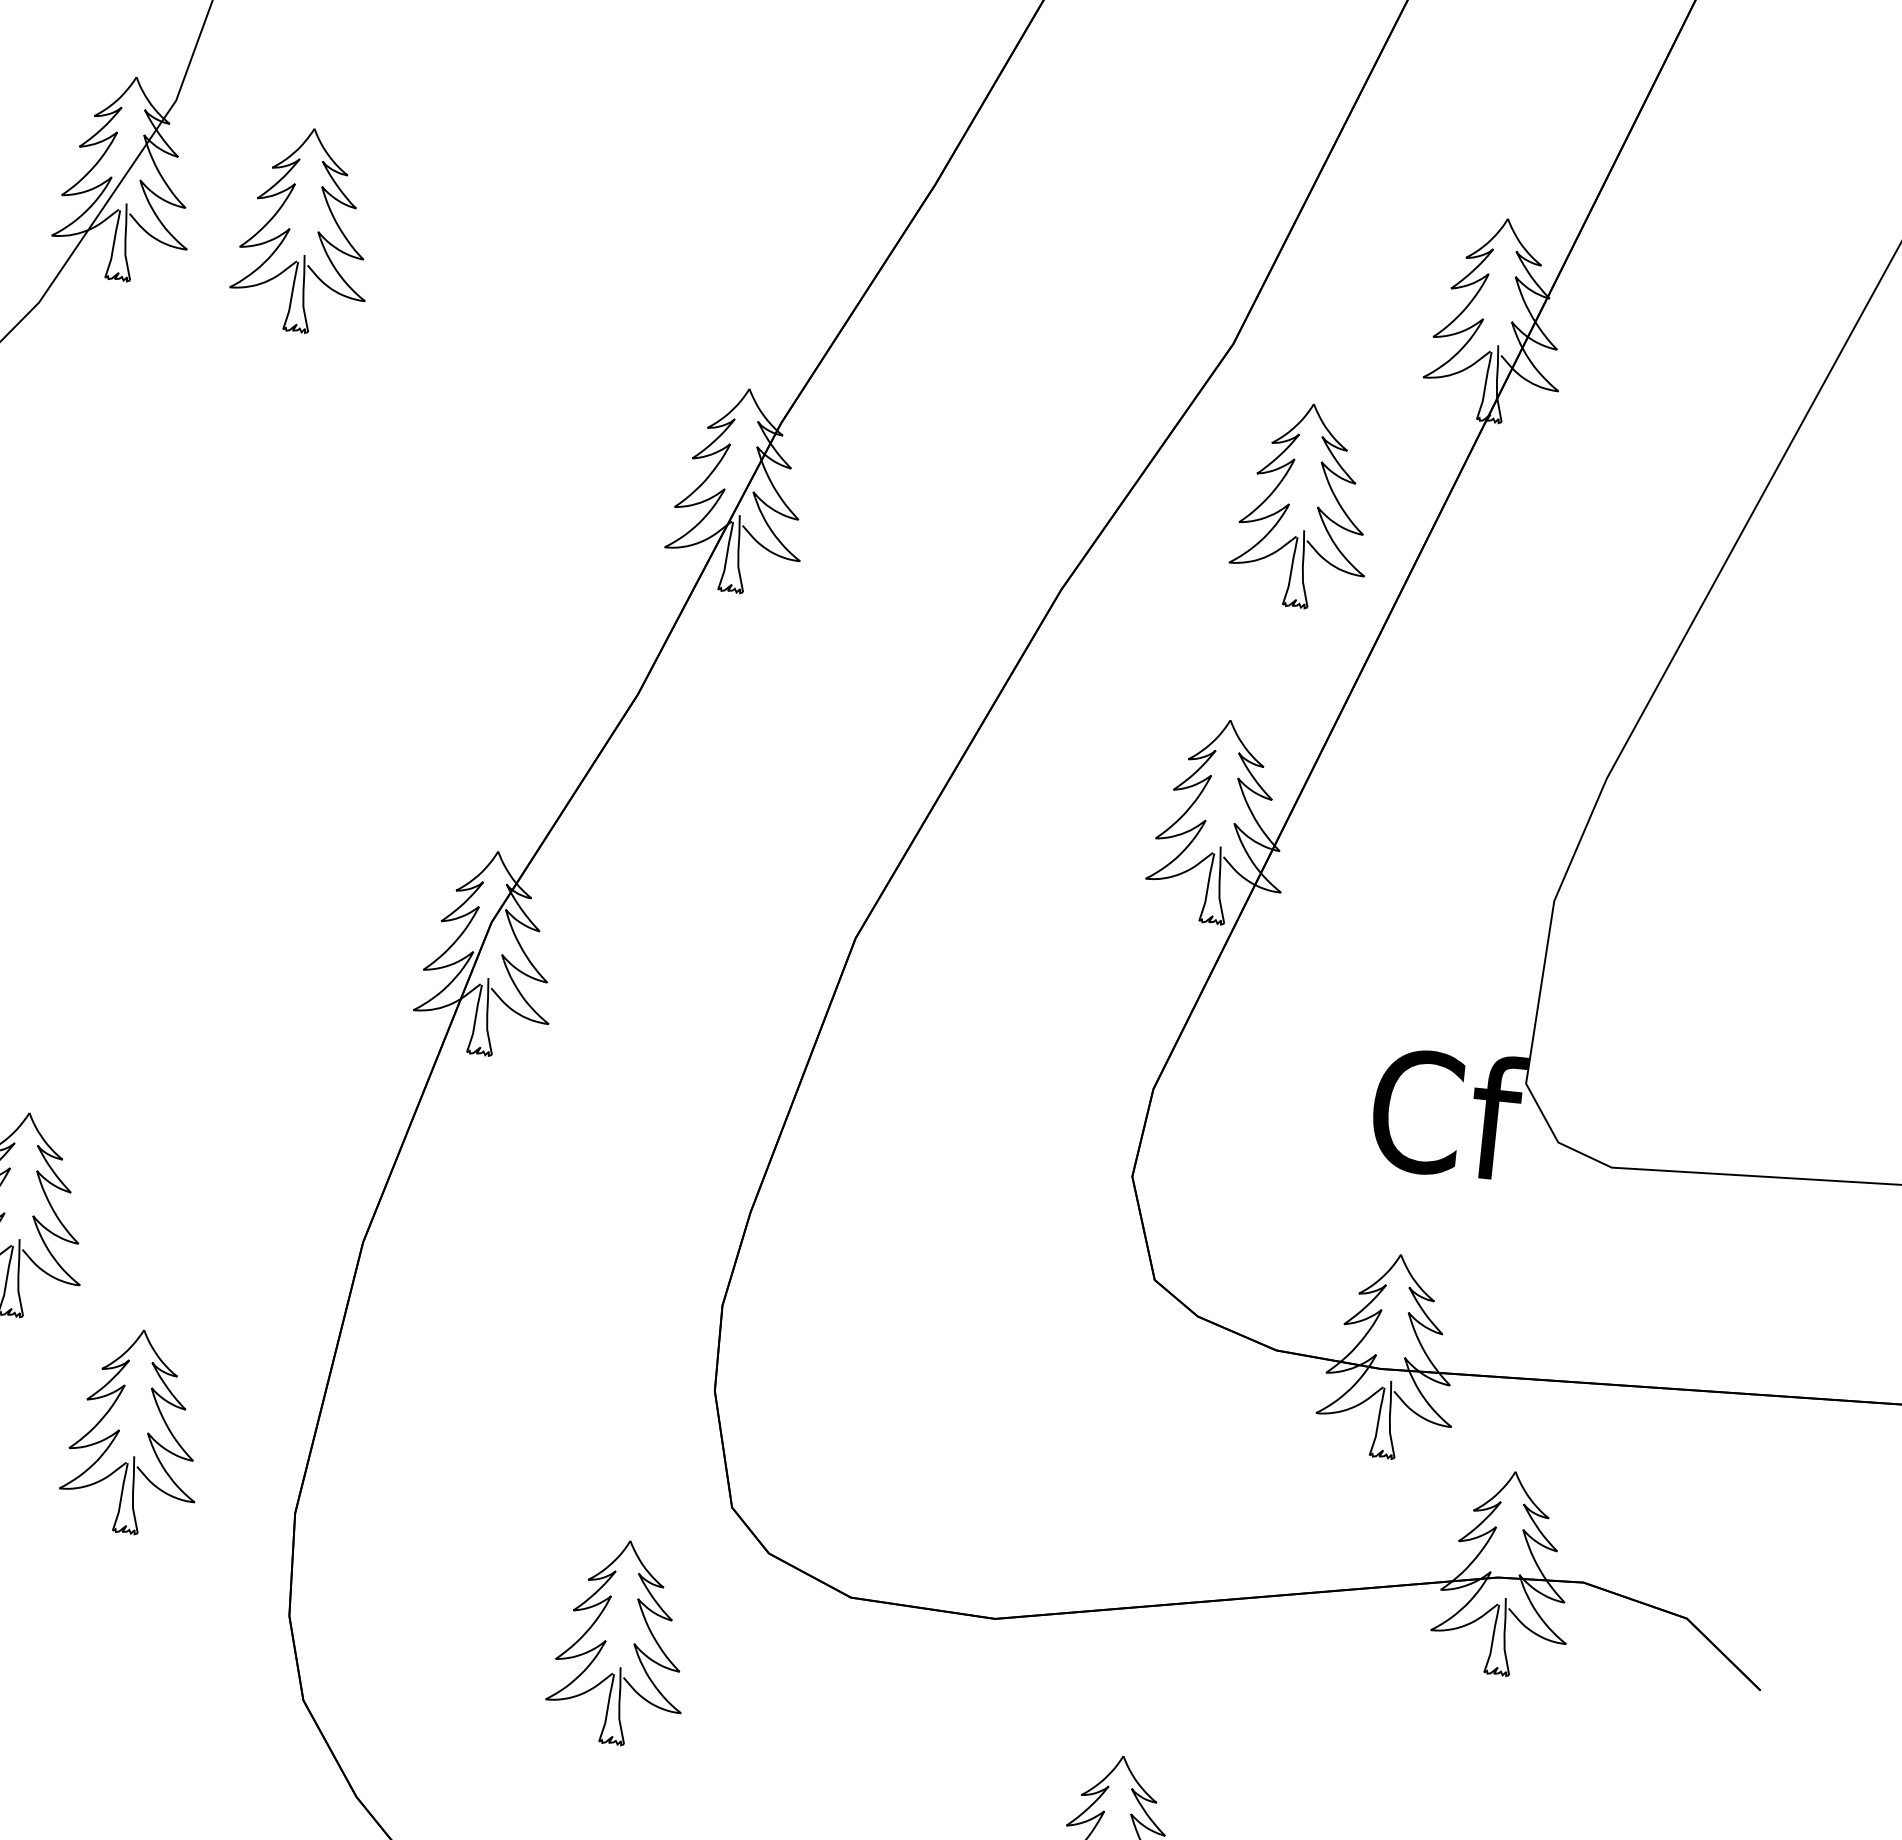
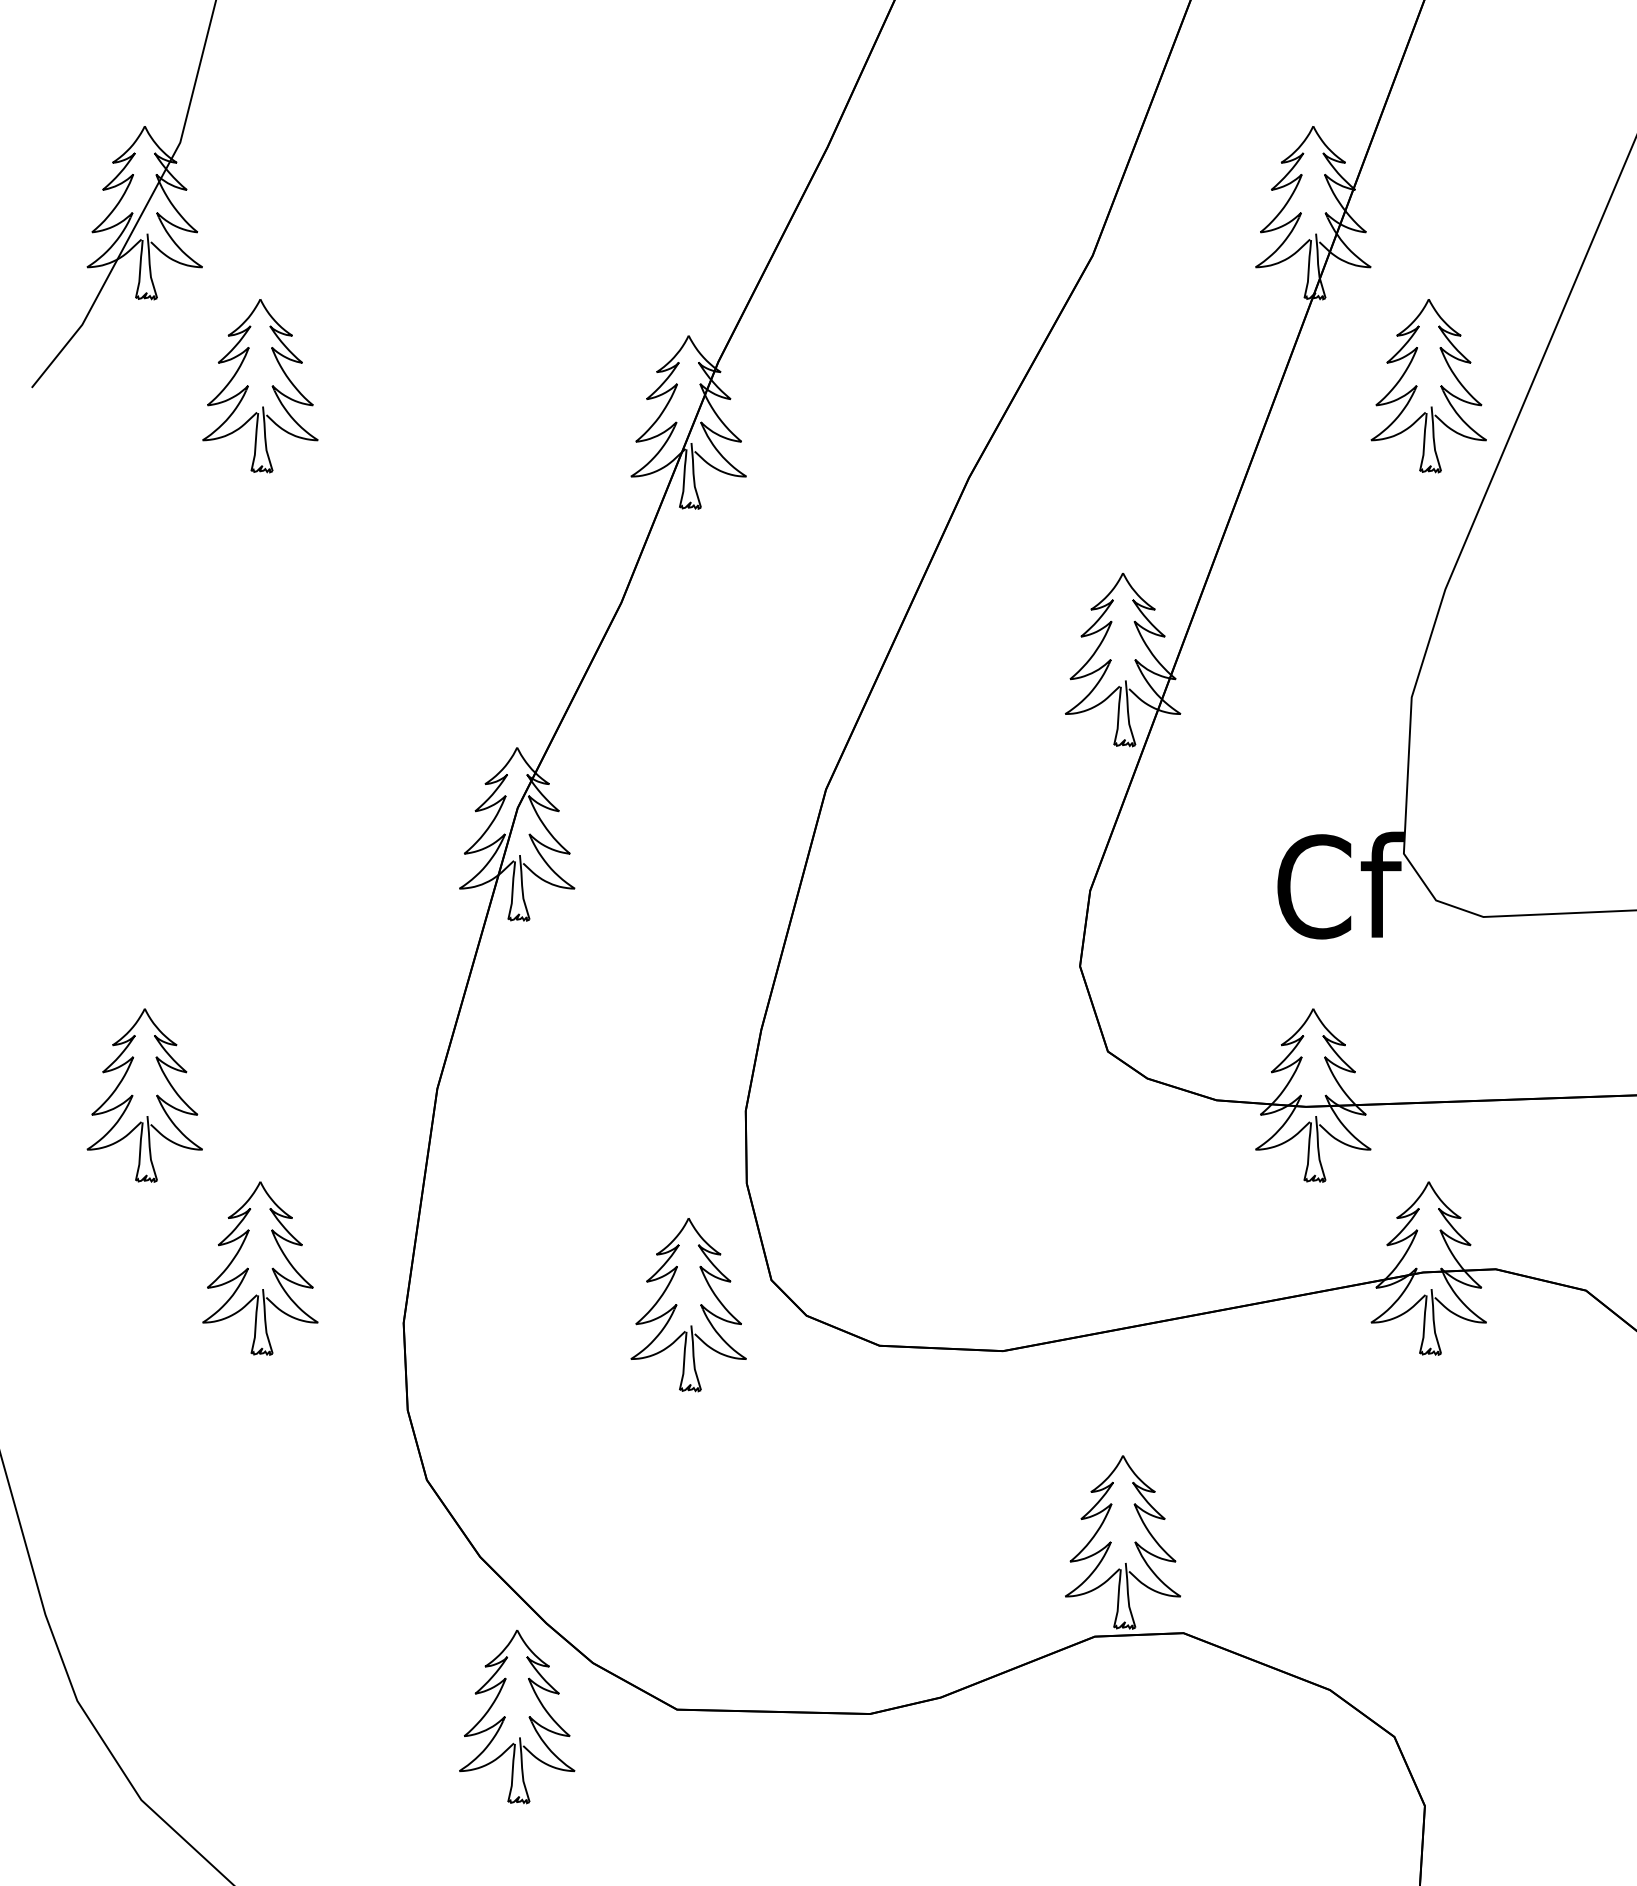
part: (317, 232) -> (271, 386), moved
part: (1302, 506) -> (1428, 386), moved
part: (619, 1643) -> (688, 1305), moved

